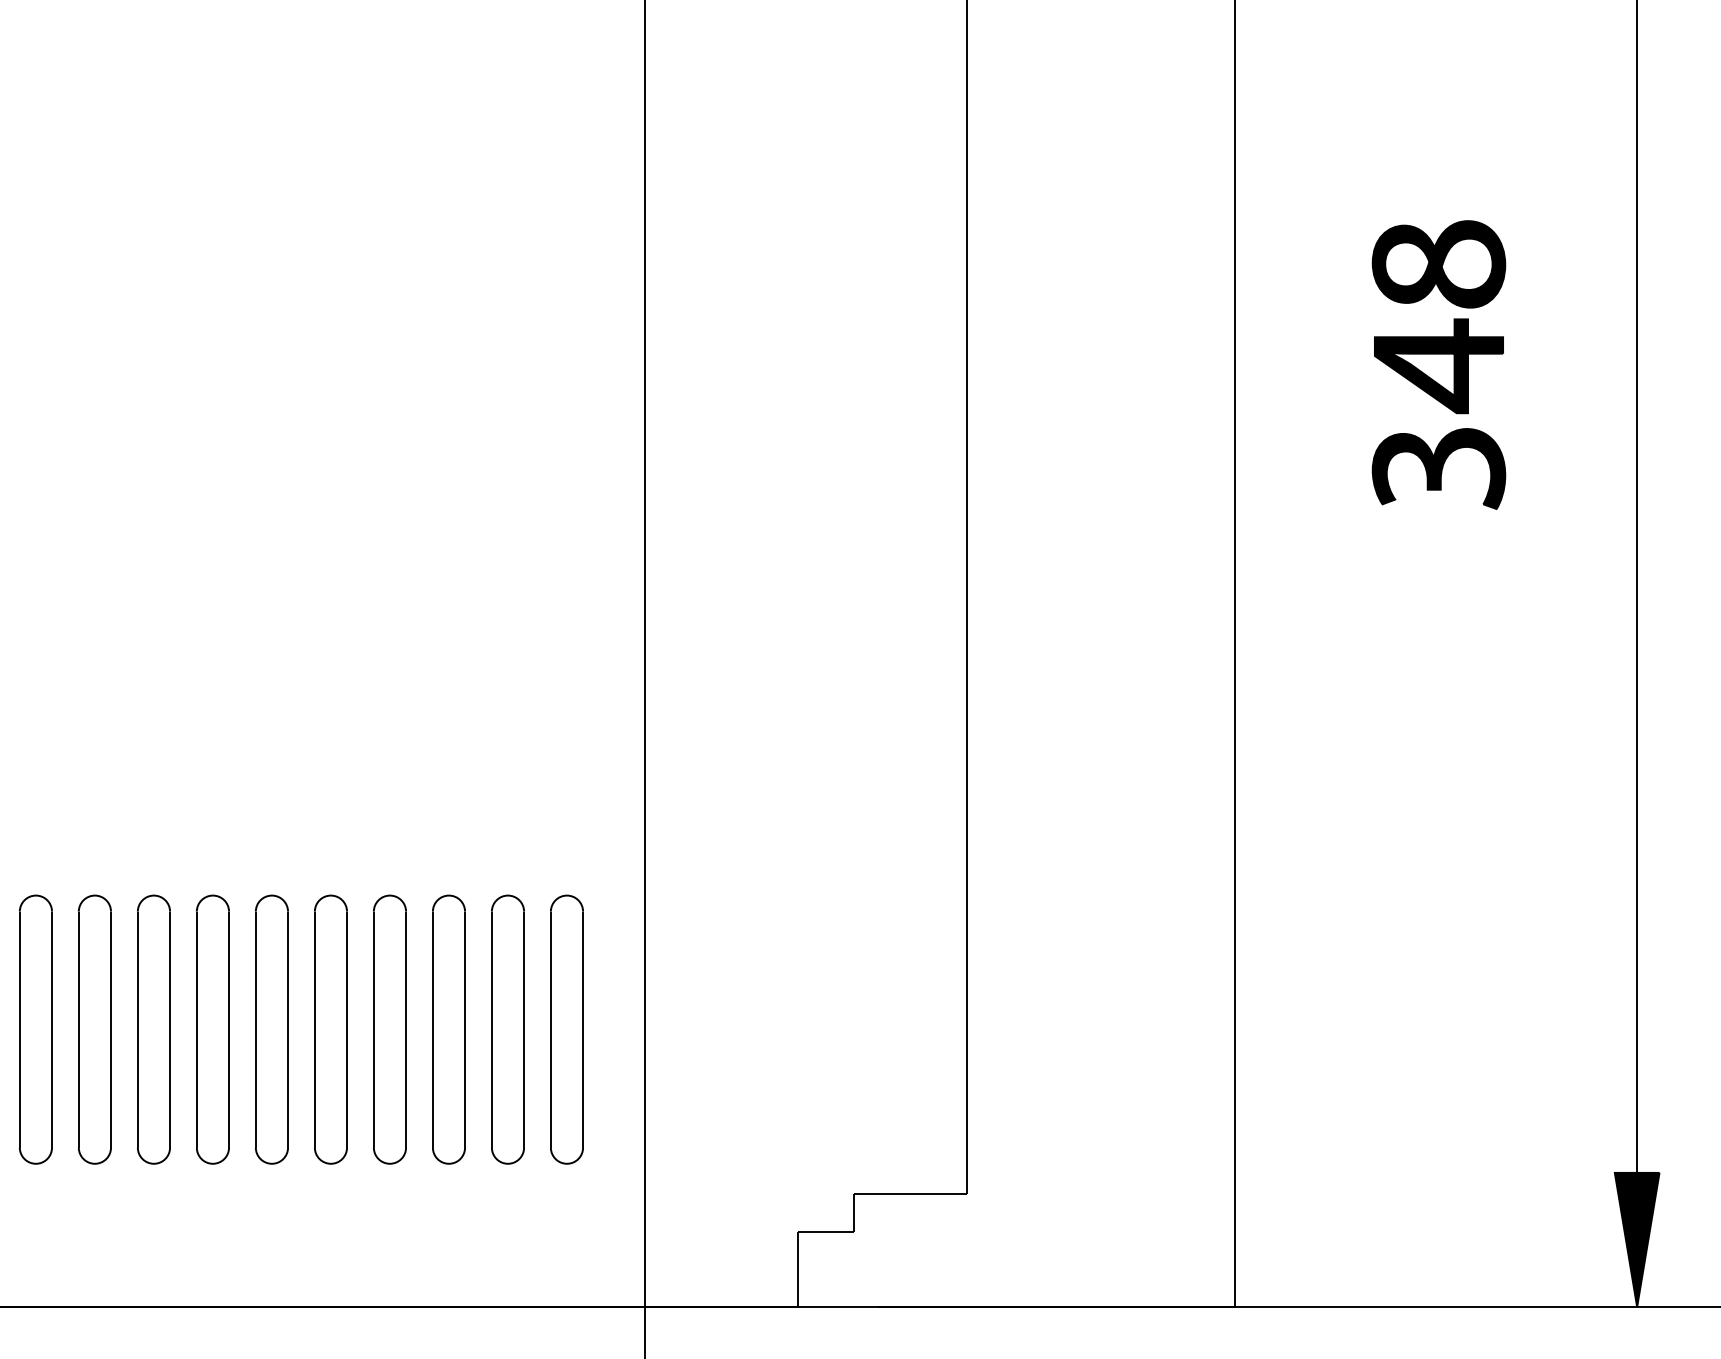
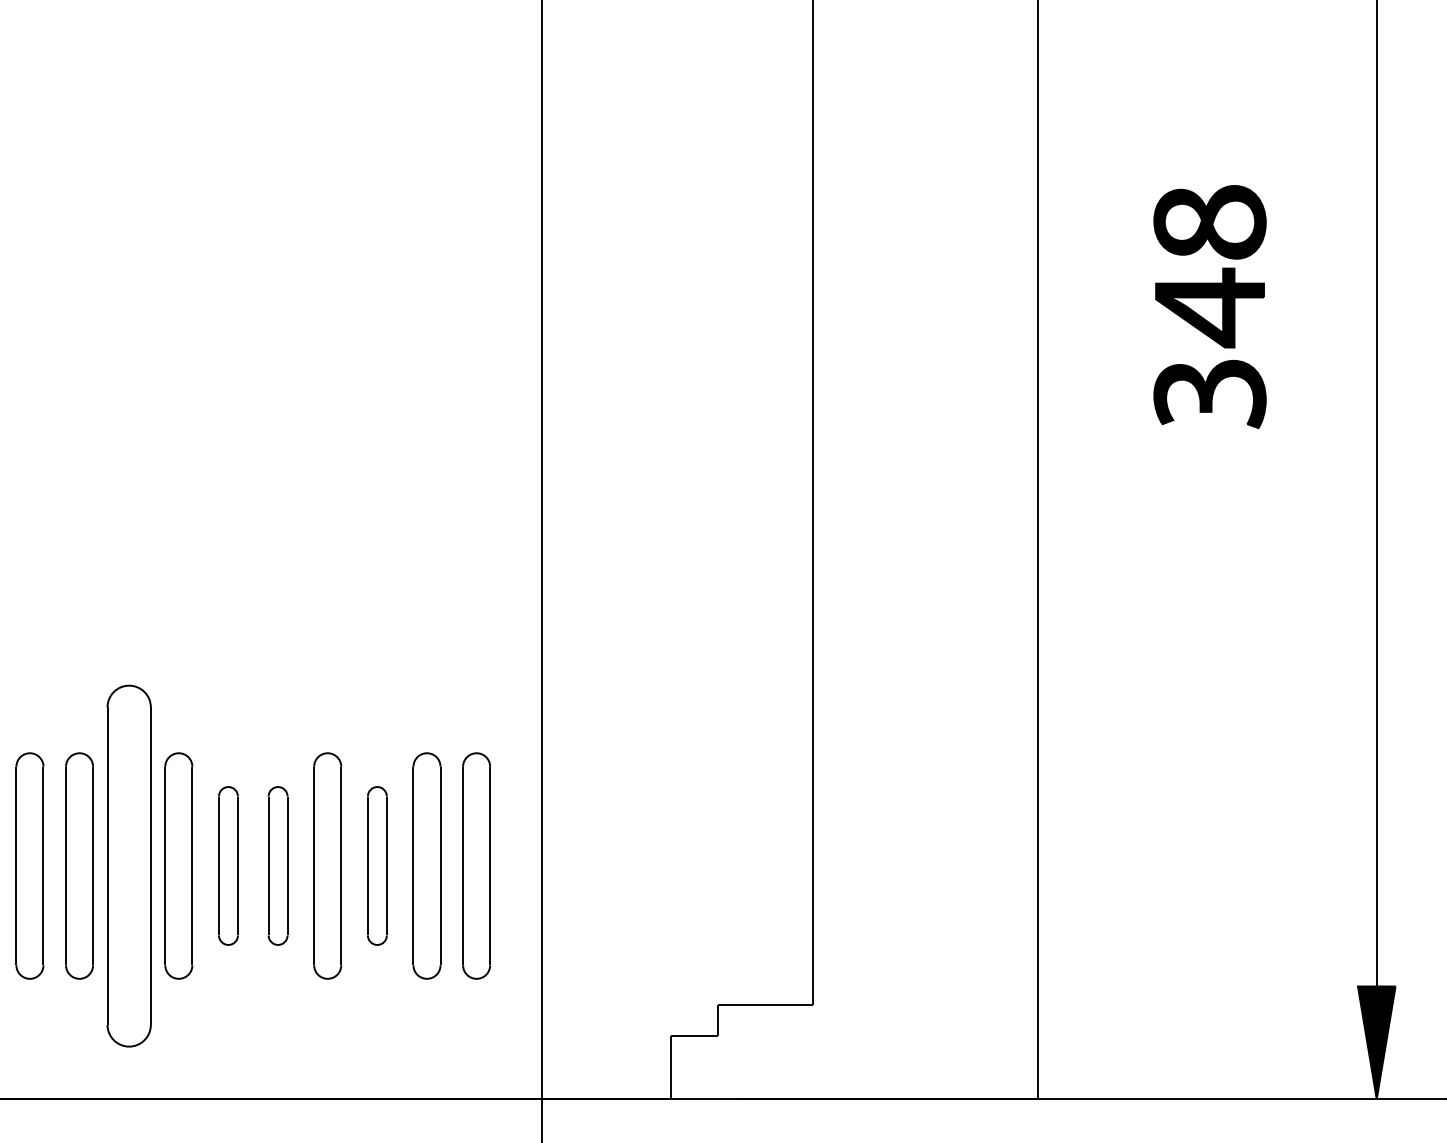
part: (153, 1029) -> (128, 865), size x1.6
part: (271, 1029) -> (228, 865), size x0.7
part: (330, 1029) -> (277, 865), size x0.7
part: (448, 1029) -> (376, 865), size x0.7

